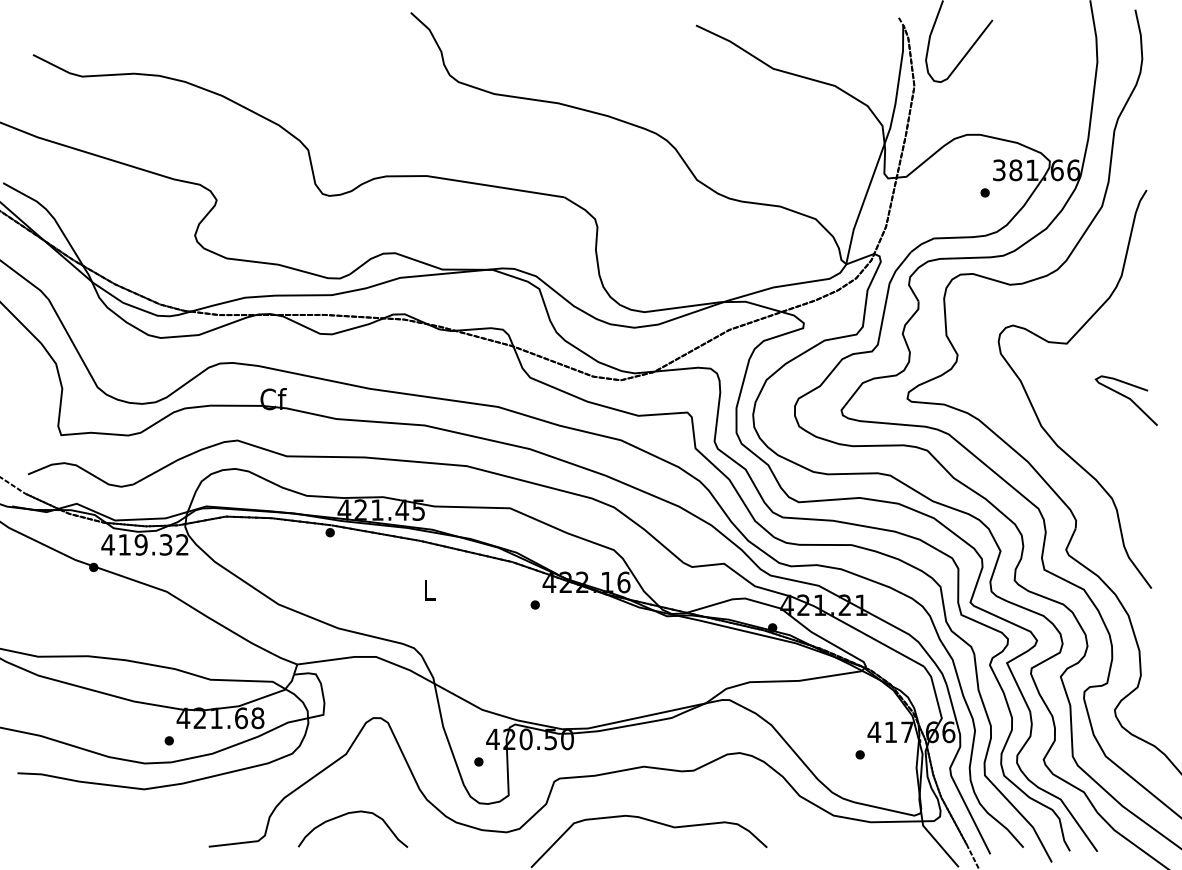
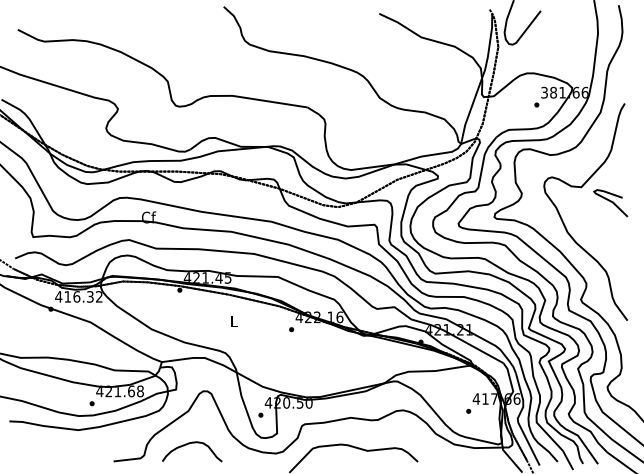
curve: (1125, 399) -> (610, 202), moved
text: (140, 544) -> (76, 296), 419.32 -> 416.32

